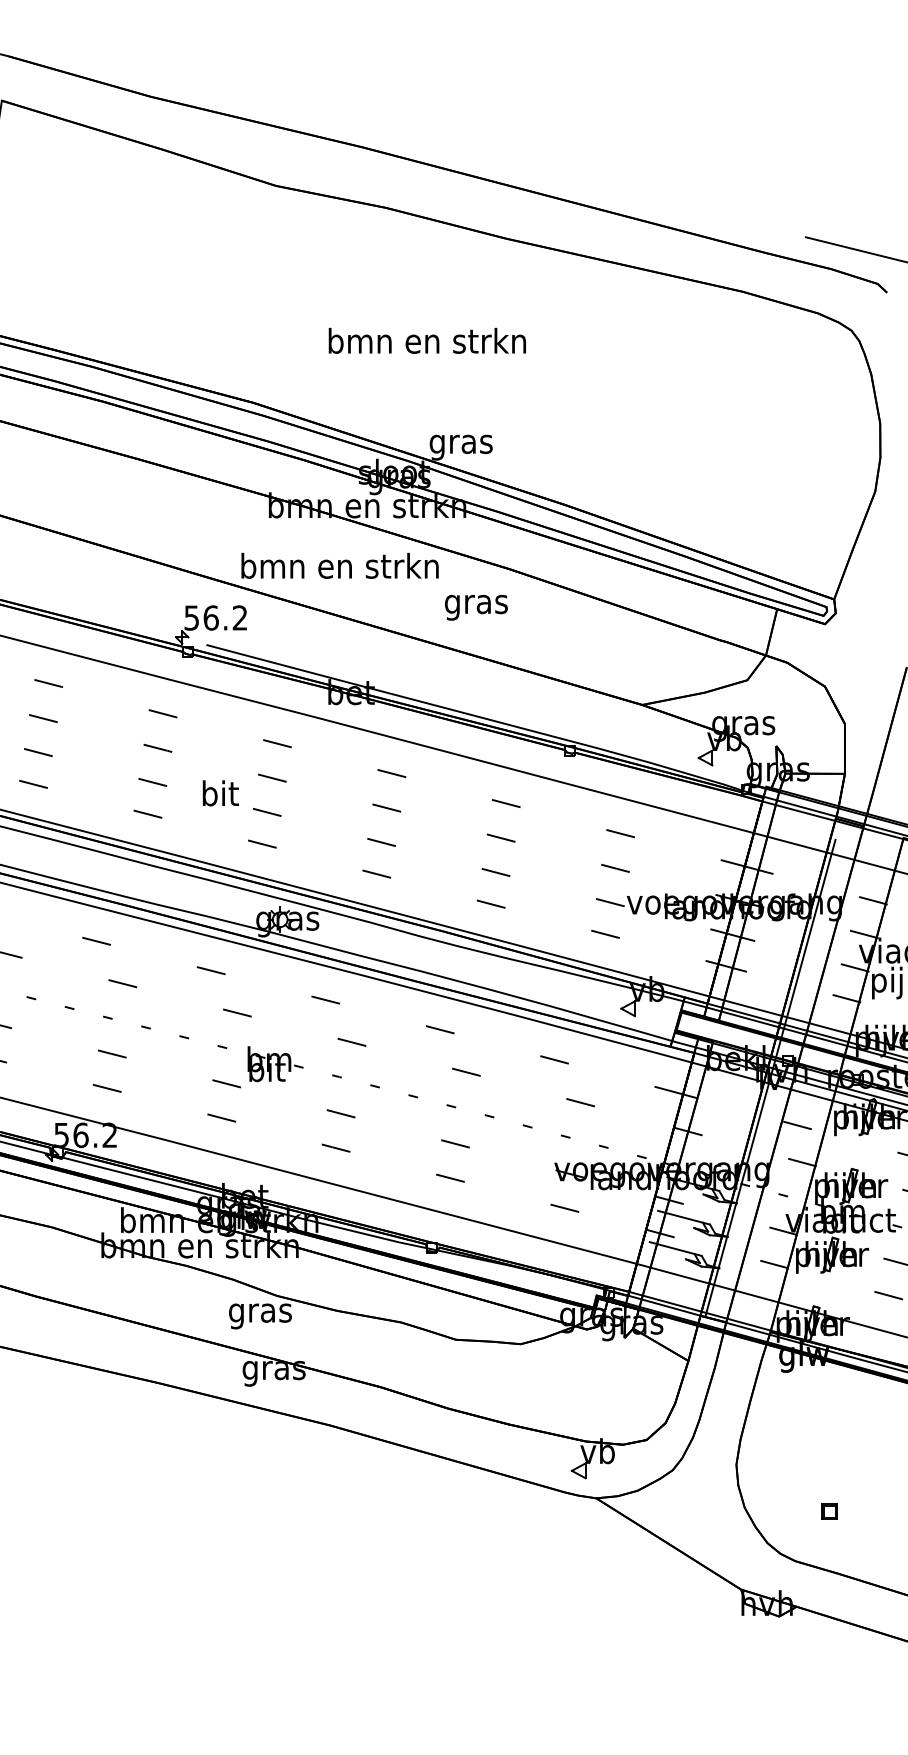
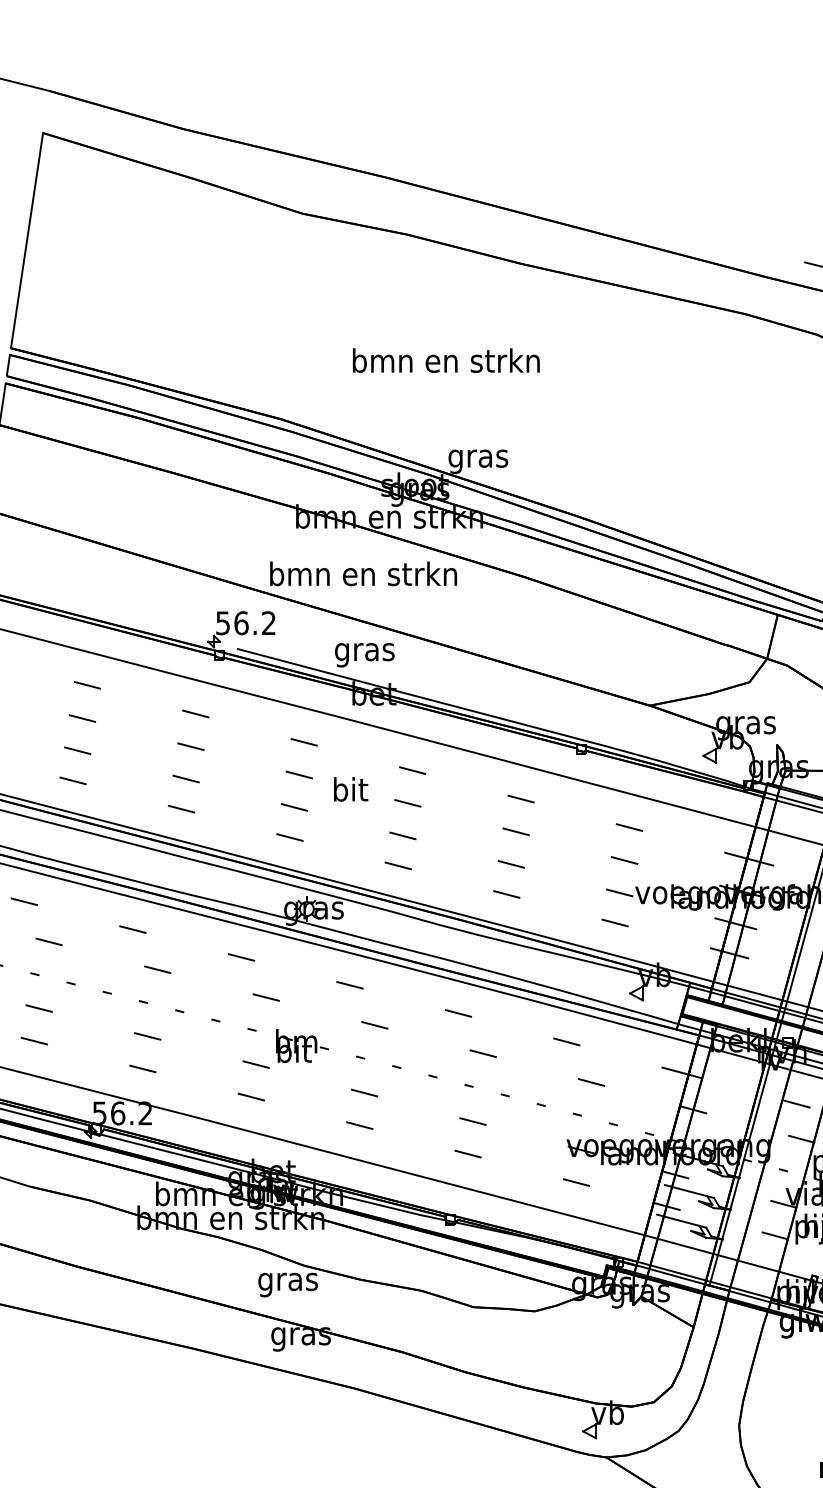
text: (476, 607) -> (364, 654), moved
text: (220, 793) -> (350, 789), moved

